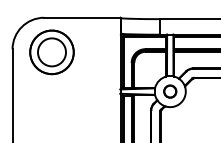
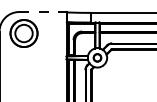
line: (81, 18) -> (42, 12), solid -> dashed

